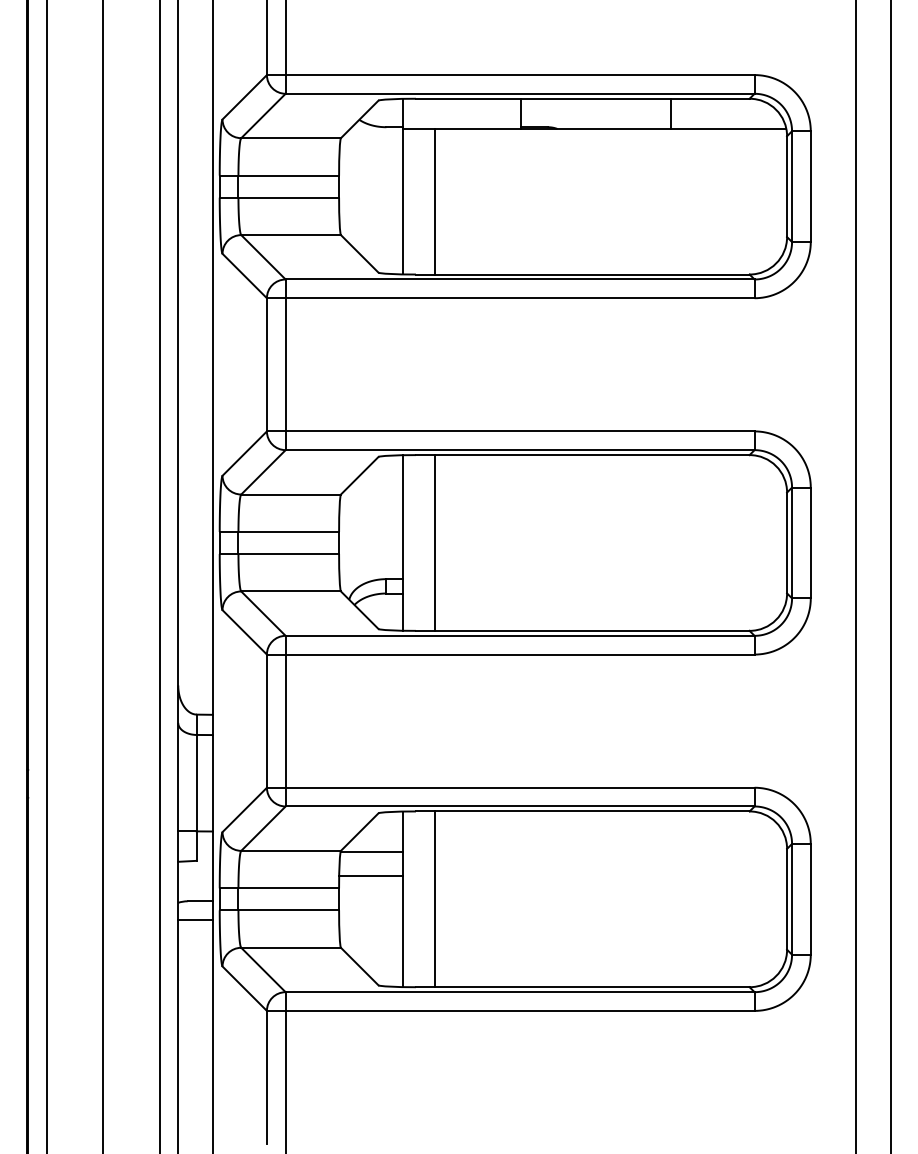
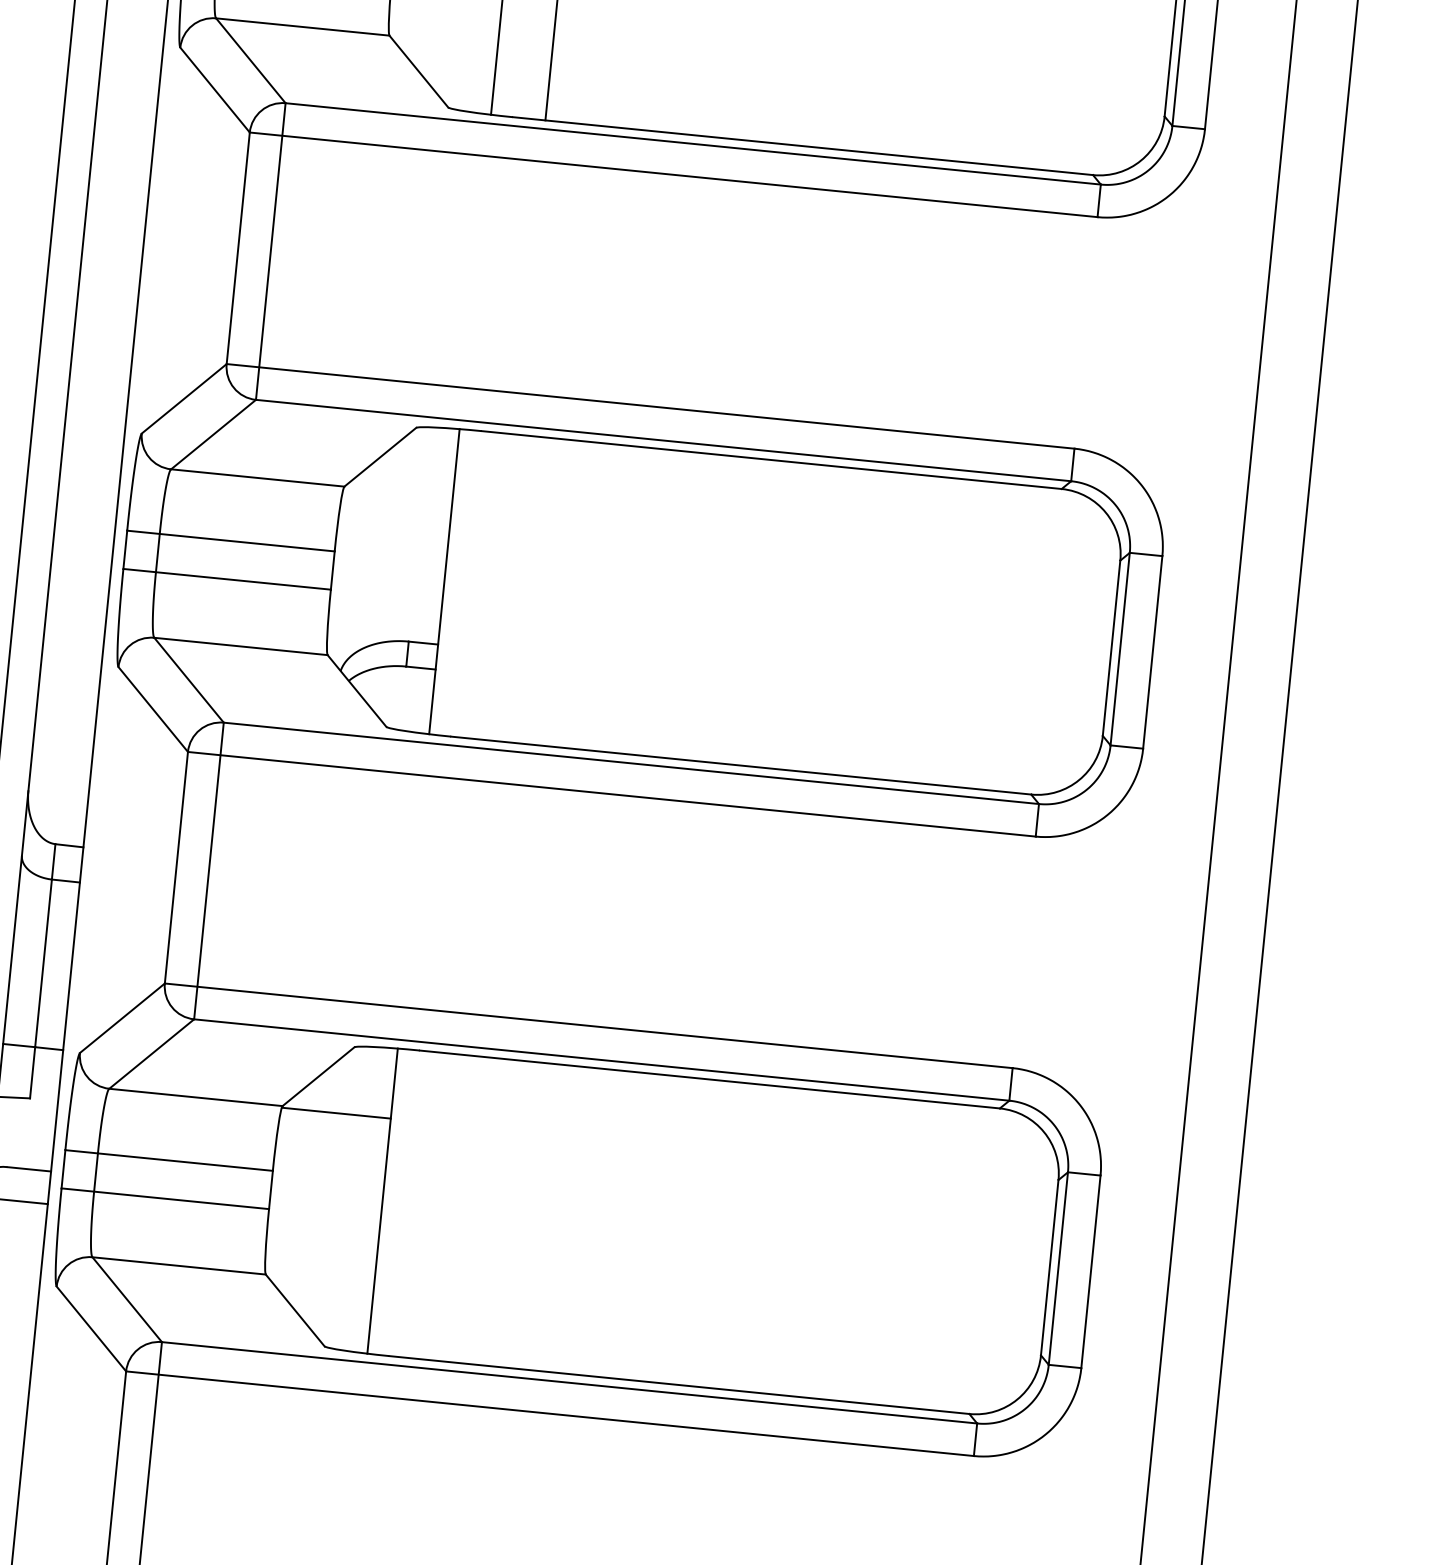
line: (434, 542) -> (498, 586), removed
line: (371, 875) -> (331, 1154), removed
line: (434, 899) -> (436, 1206), removed

